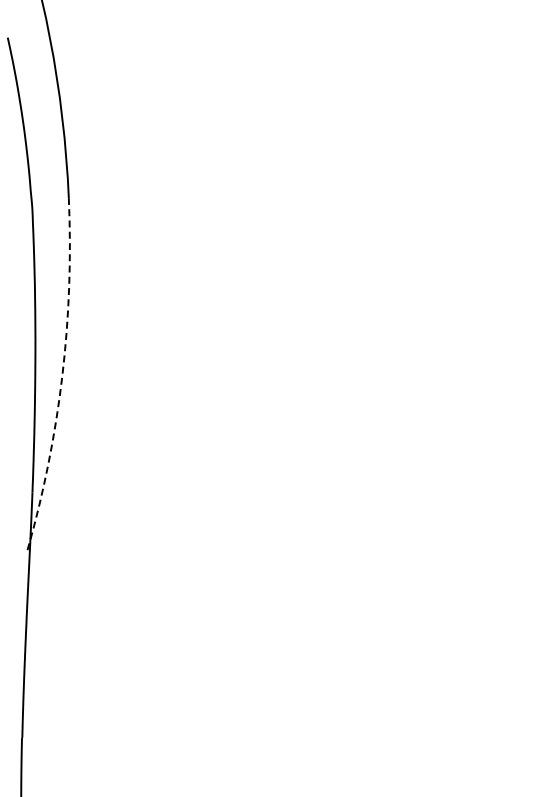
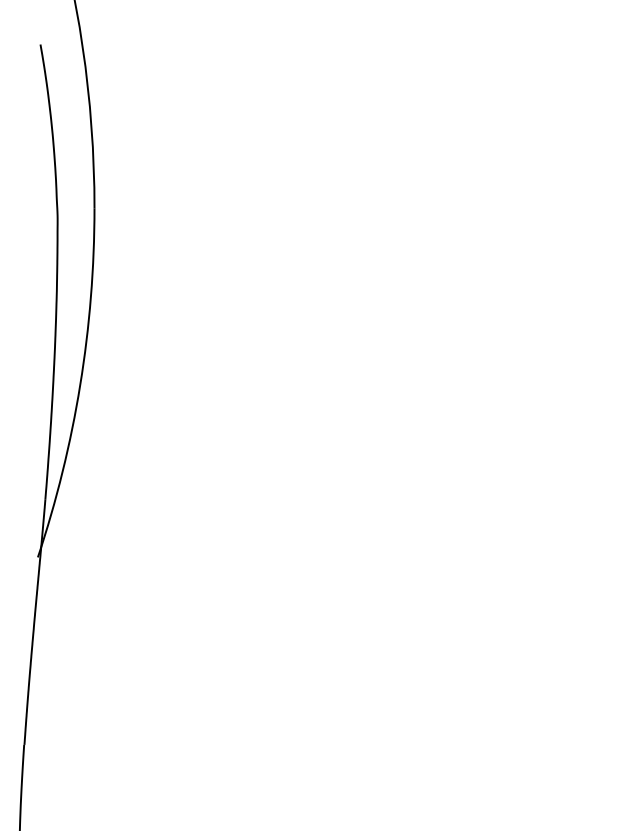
arc: (62, 376) -> (80, 385), dashed -> solid

